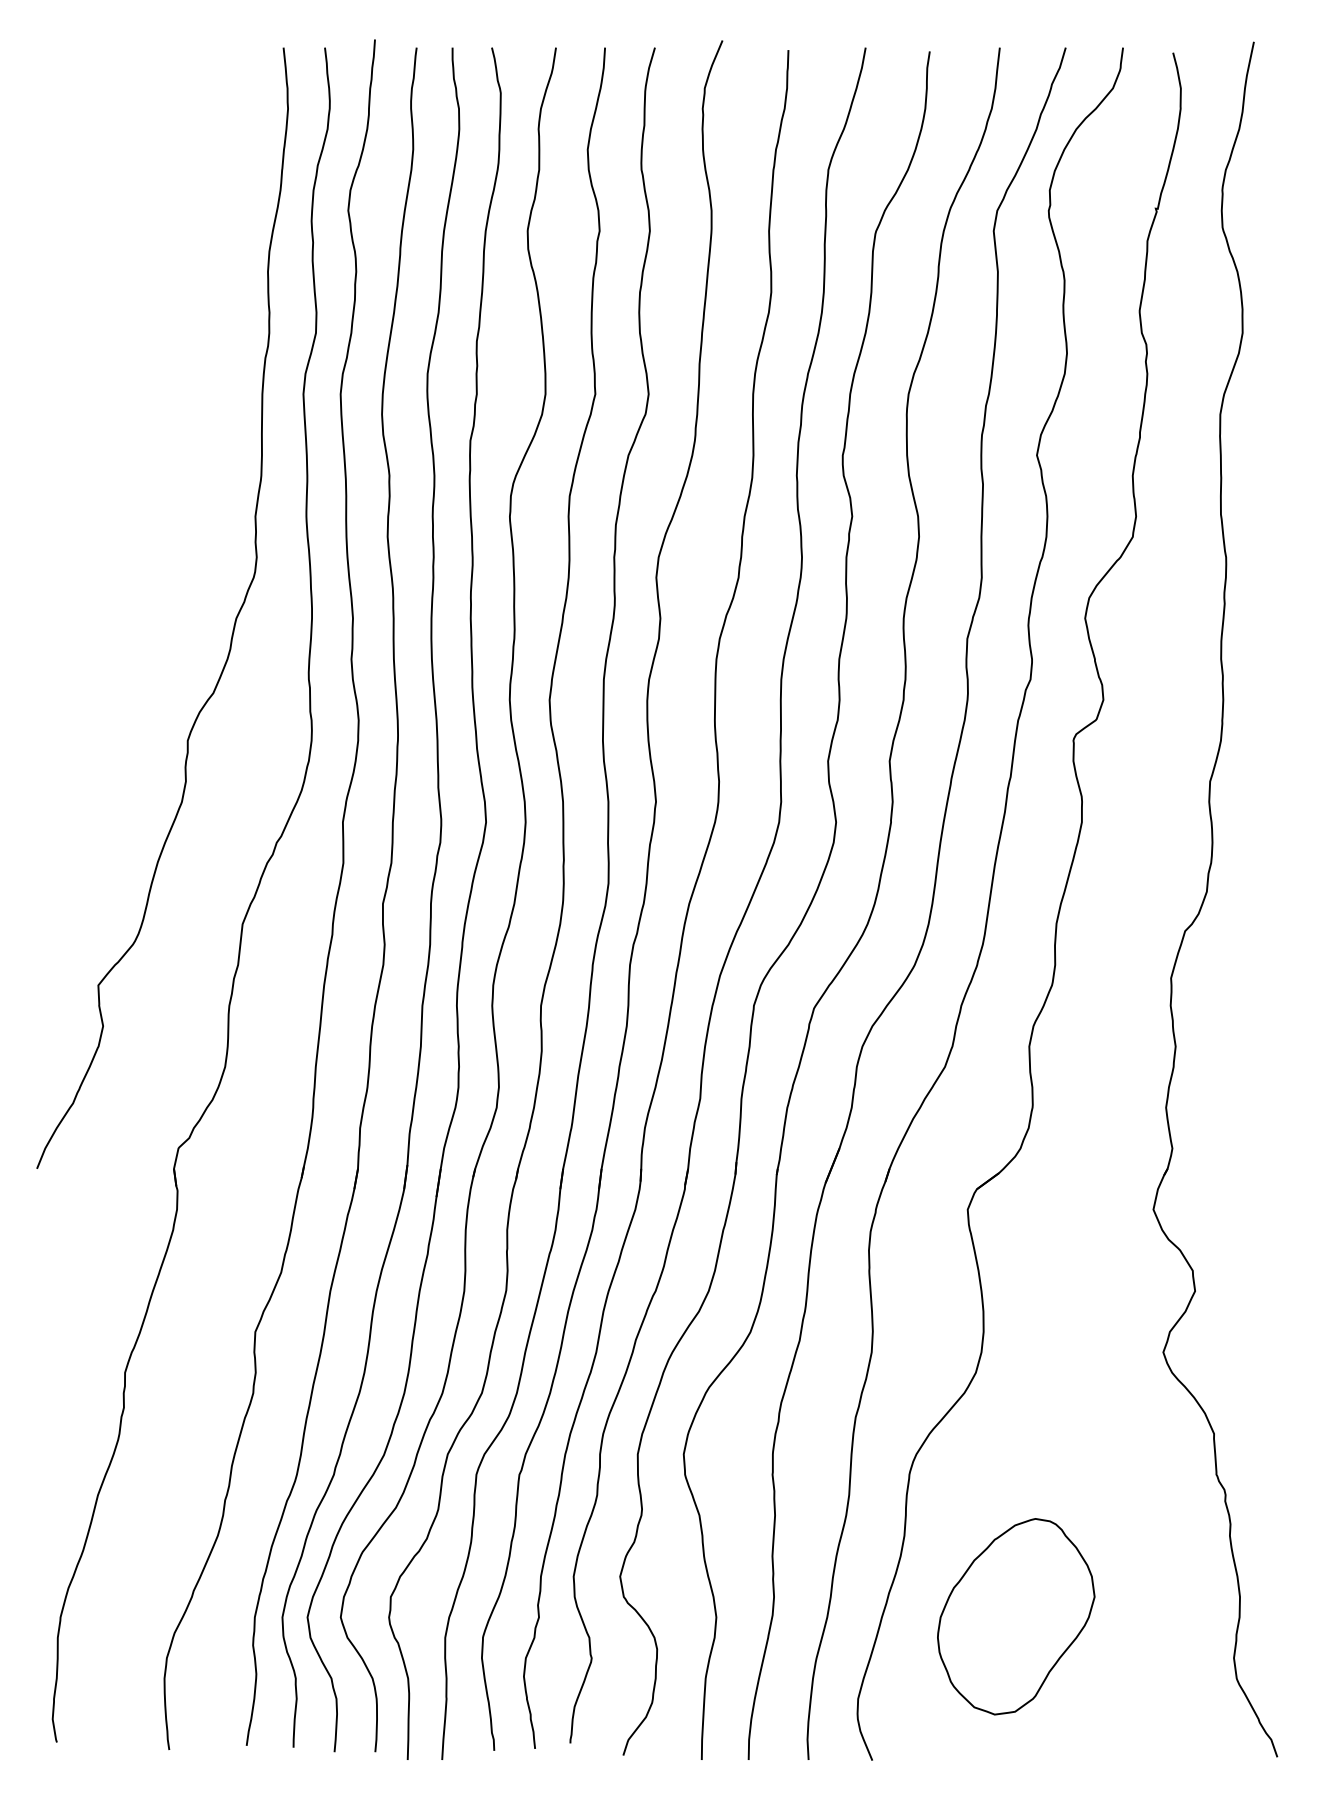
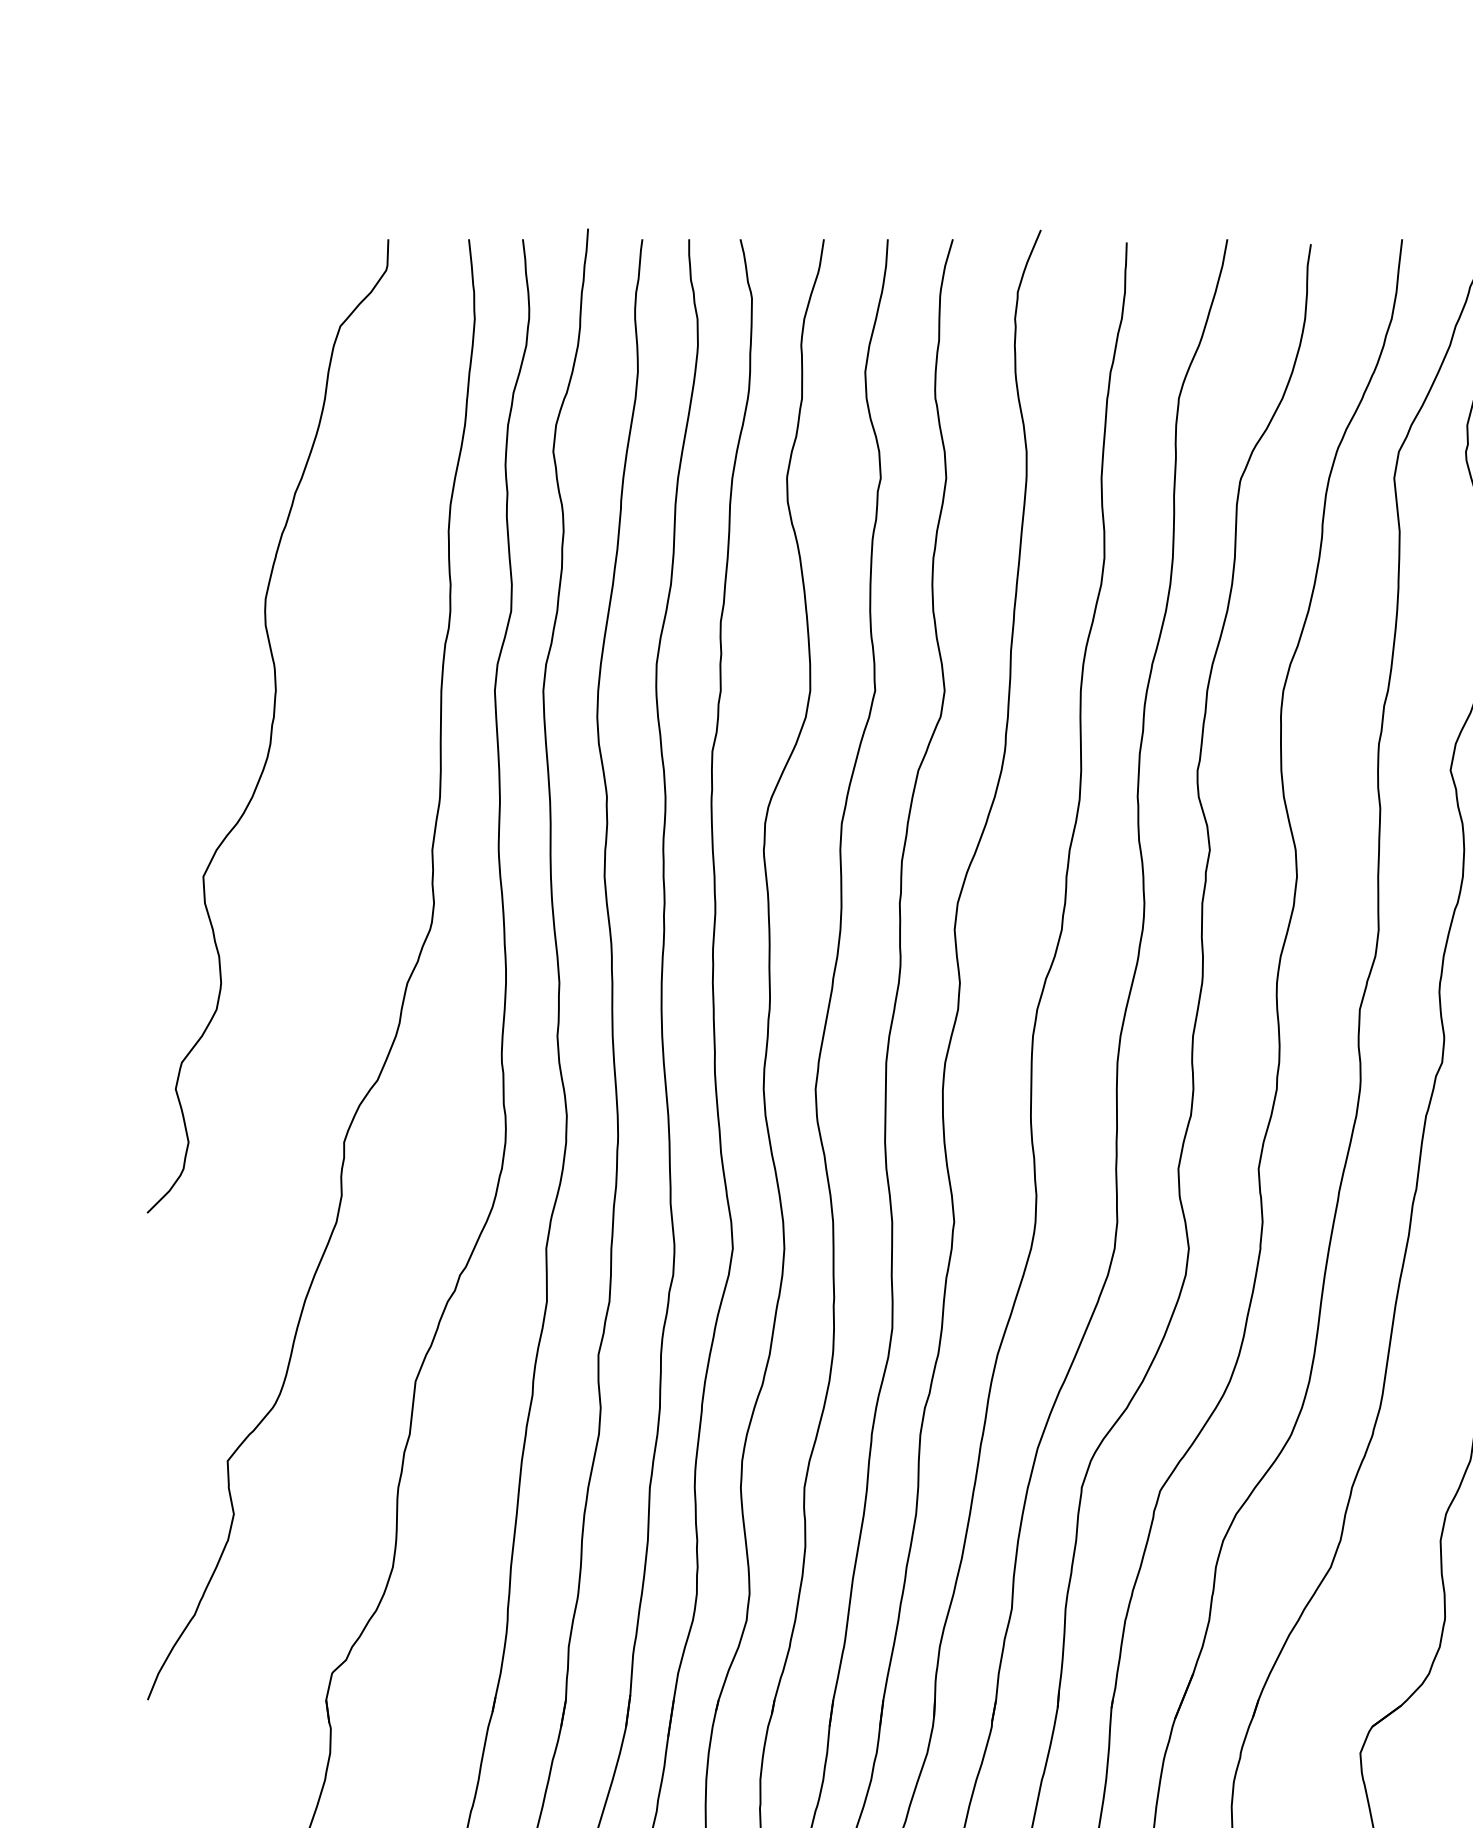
curve: (131, 421) -> (270, 726), added

